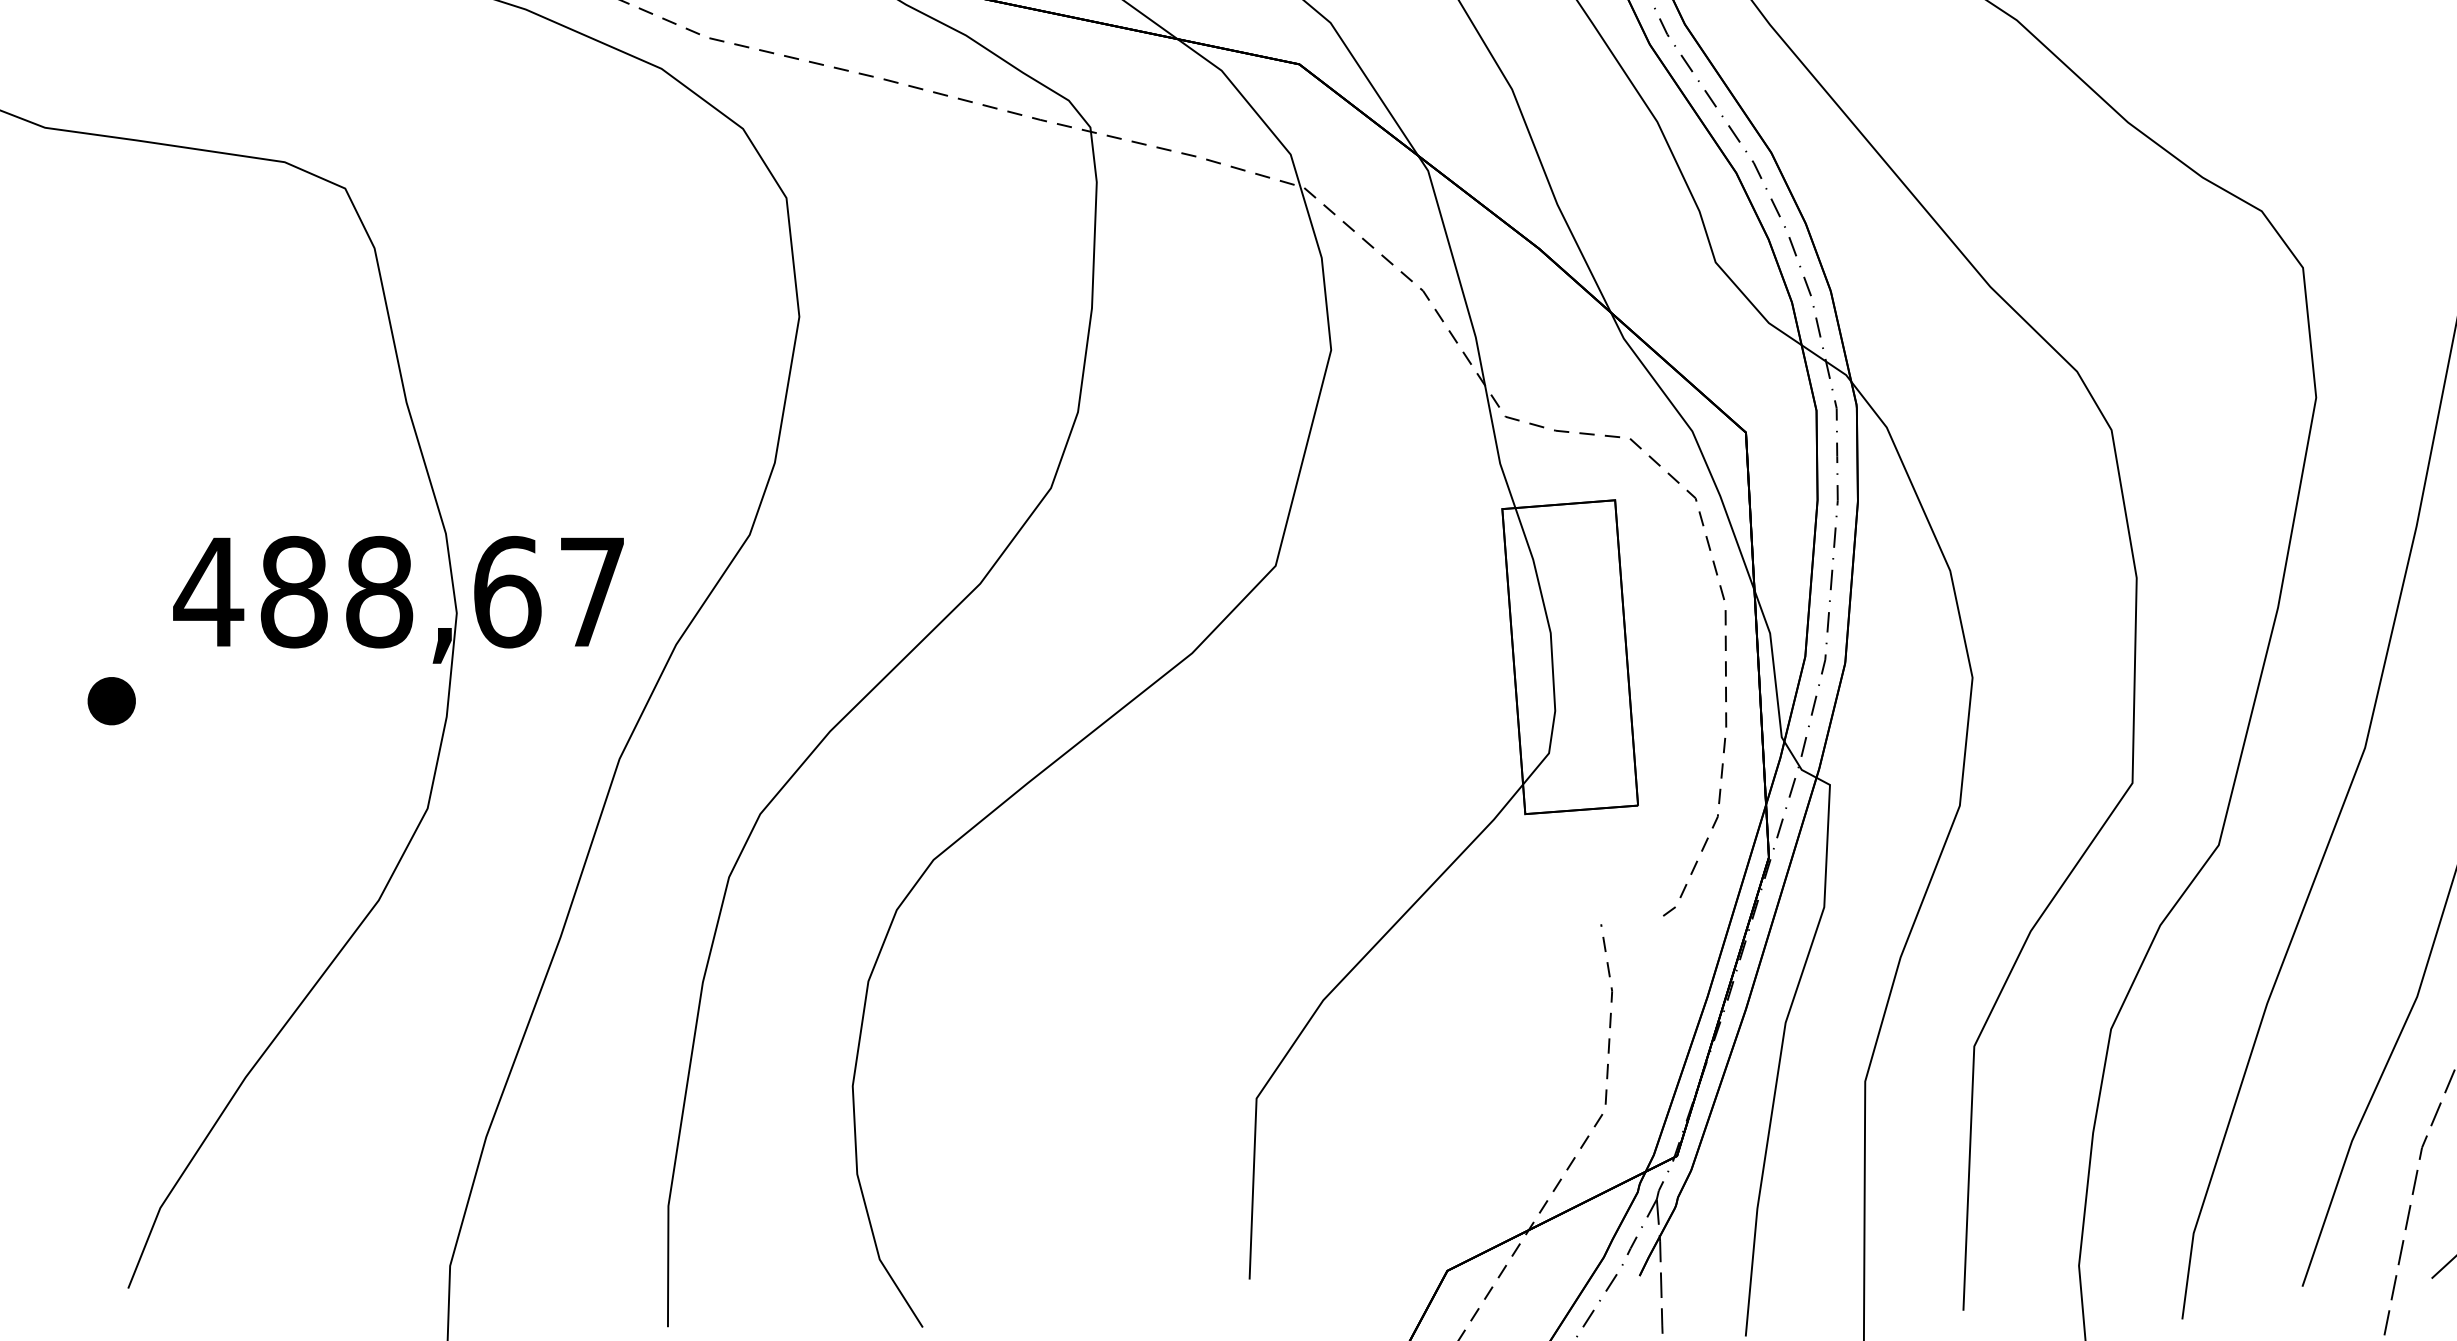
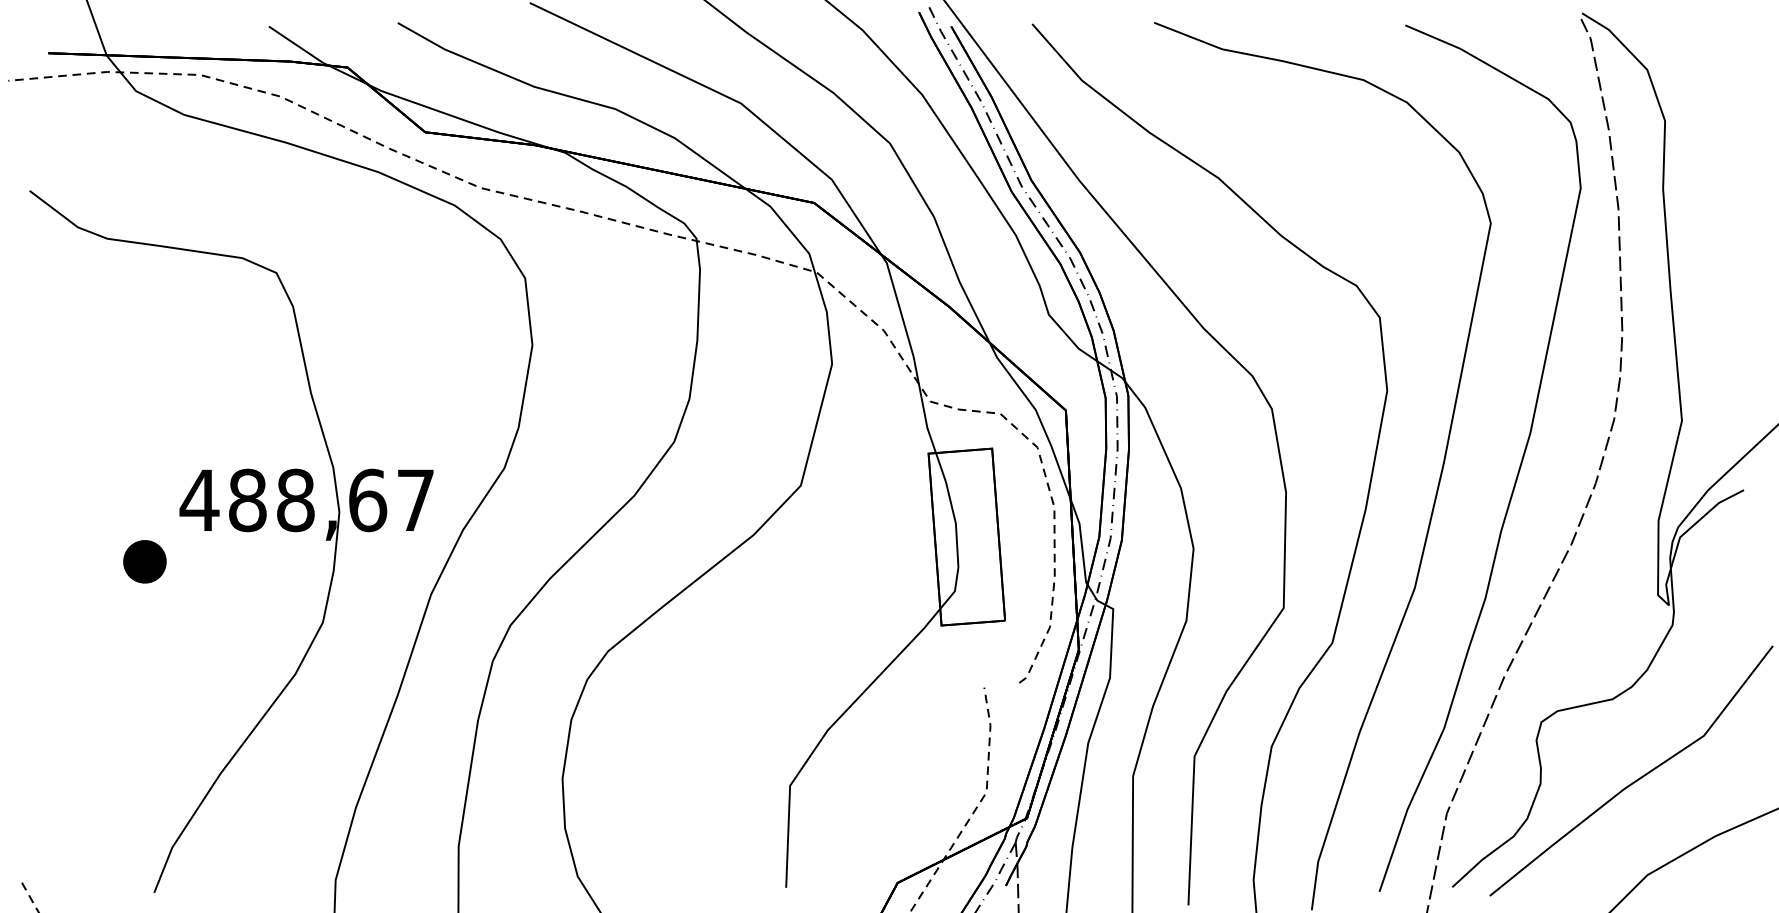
part: (110, 700) -> (144, 561), size x1.6

